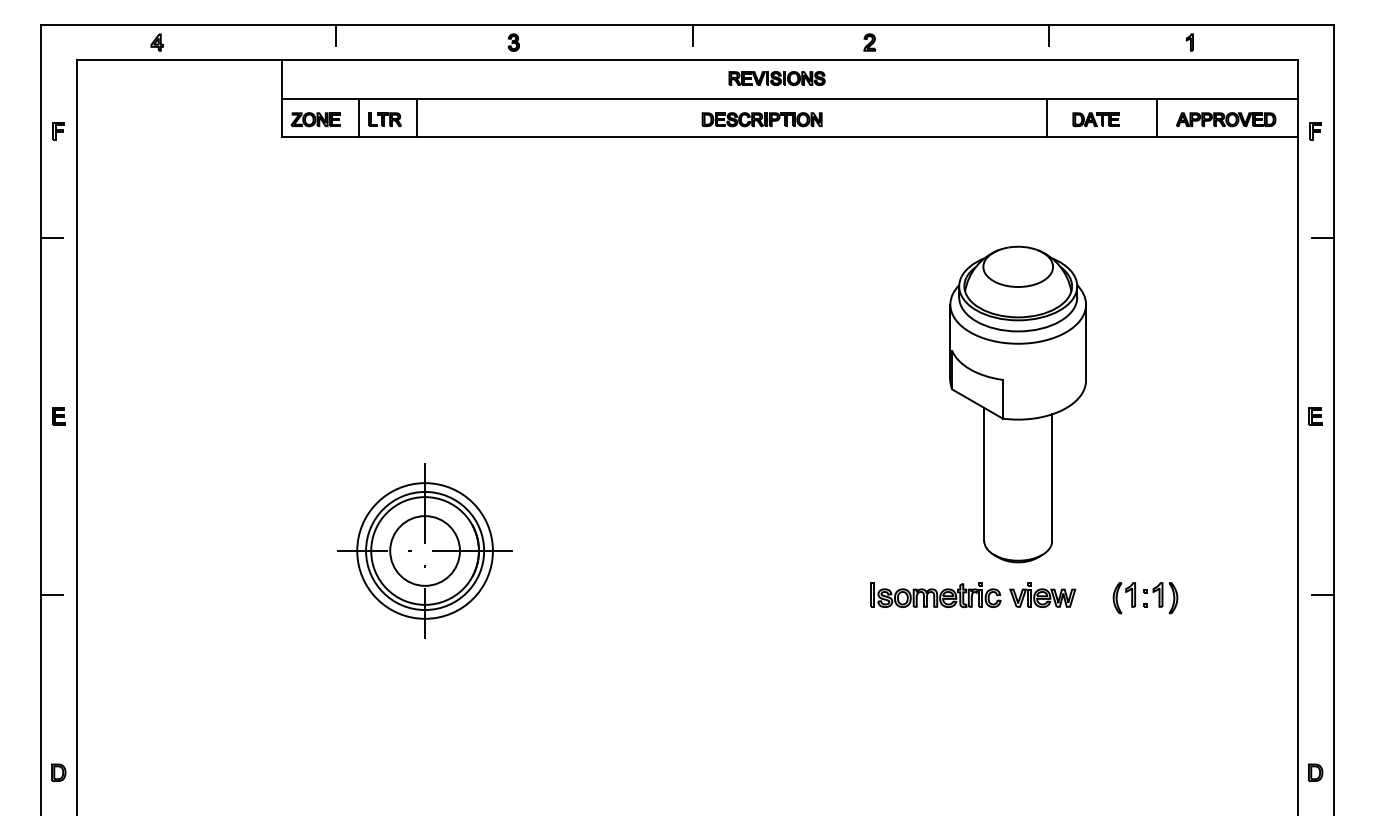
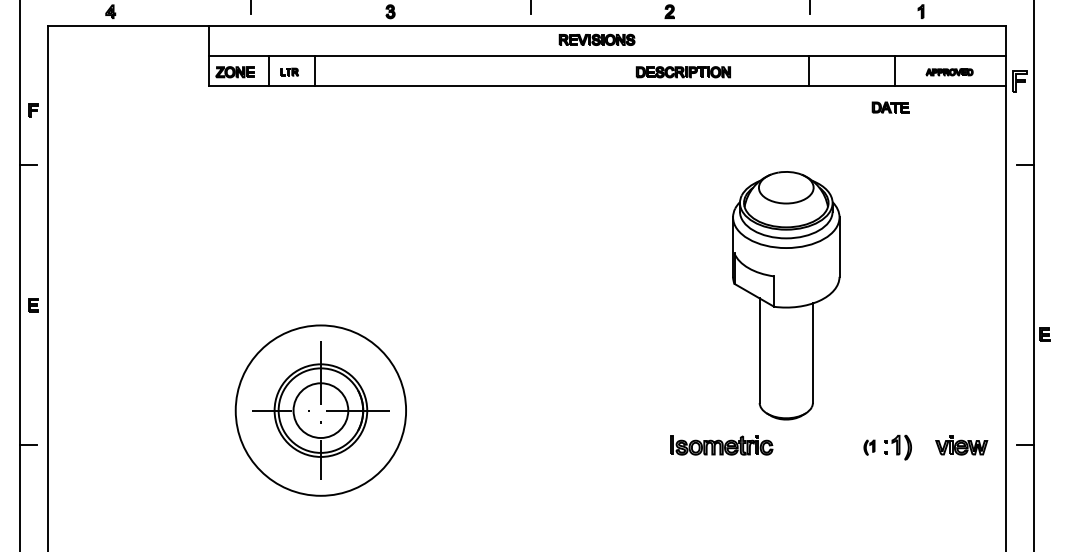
part: (384, 119) -> (289, 72), size x0.7
part: (761, 119) -> (682, 72), moved
part: (1095, 119) -> (890, 107), moved
part: (1226, 119) -> (949, 72), size x0.6
part: (58, 131) -> (33, 110), moved
part: (1315, 131) -> (1019, 81), size x1.6
part: (1315, 416) -> (1044, 334), moved
circle: (424, 550) -> (320, 410), size x1.6
part: (1042, 594) -> (961, 444), moved
part: (1123, 598) -> (868, 447), size x0.6

